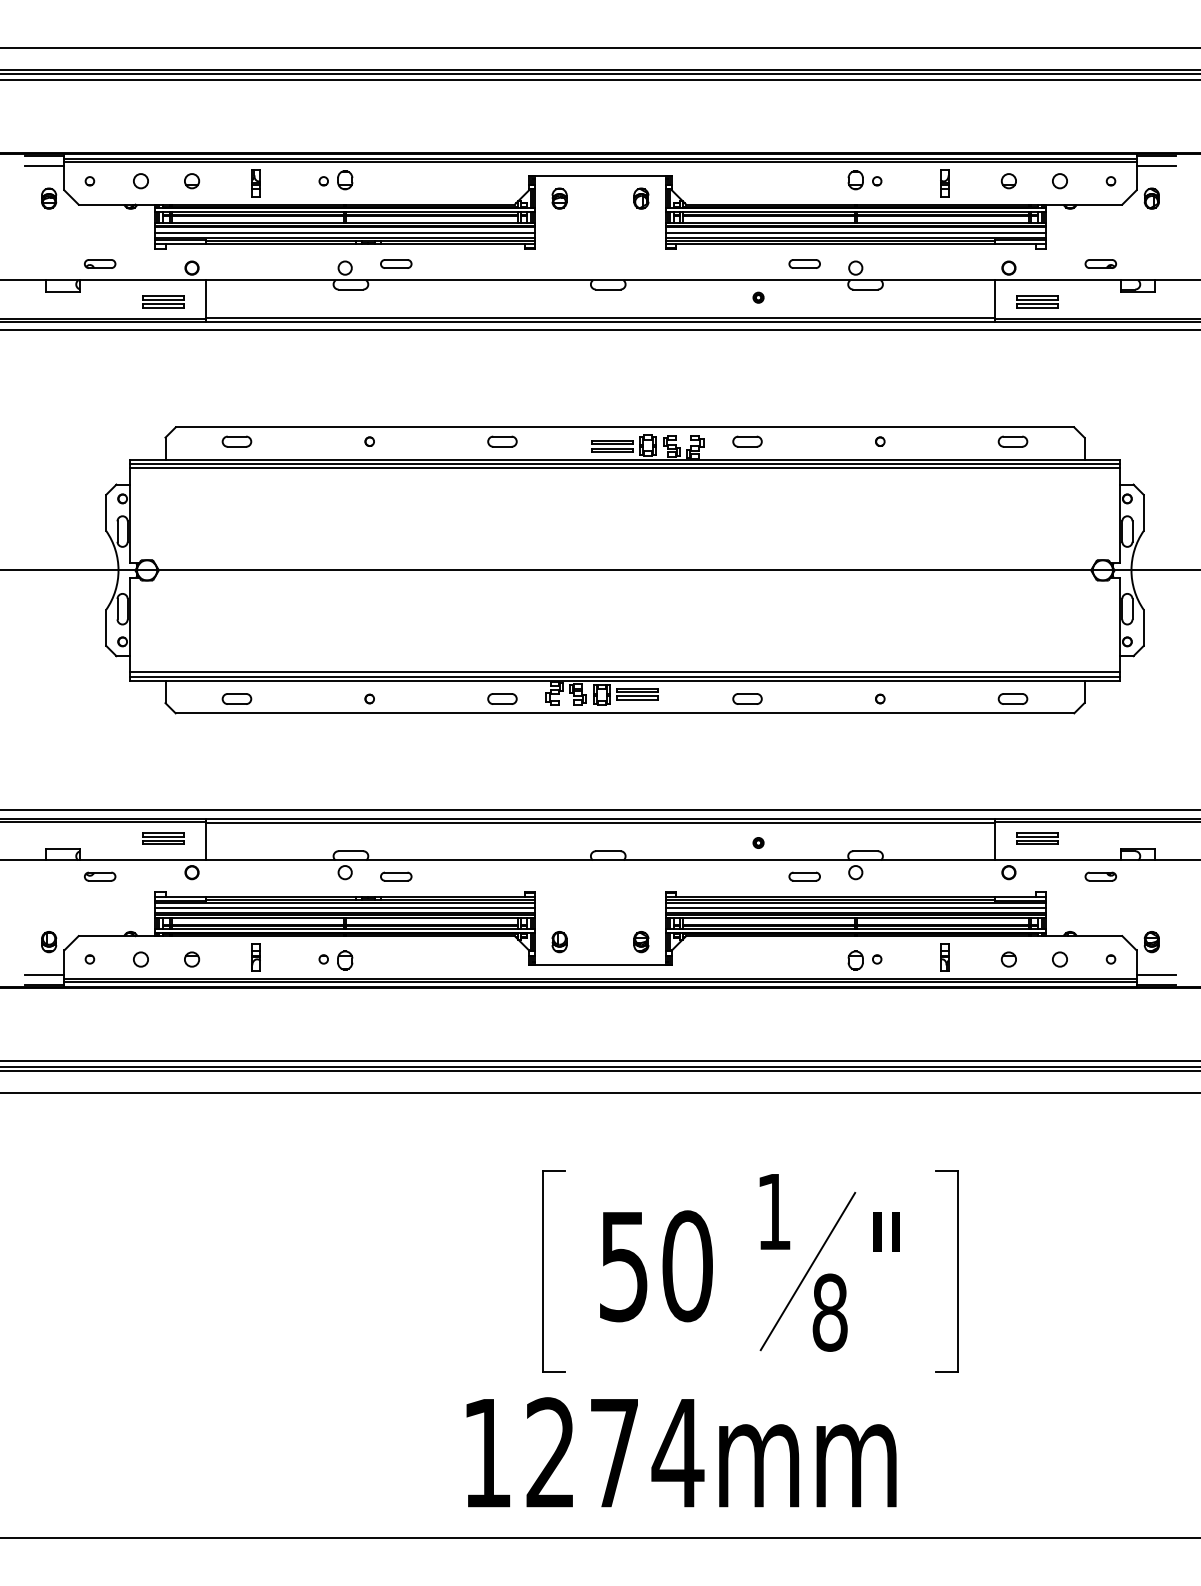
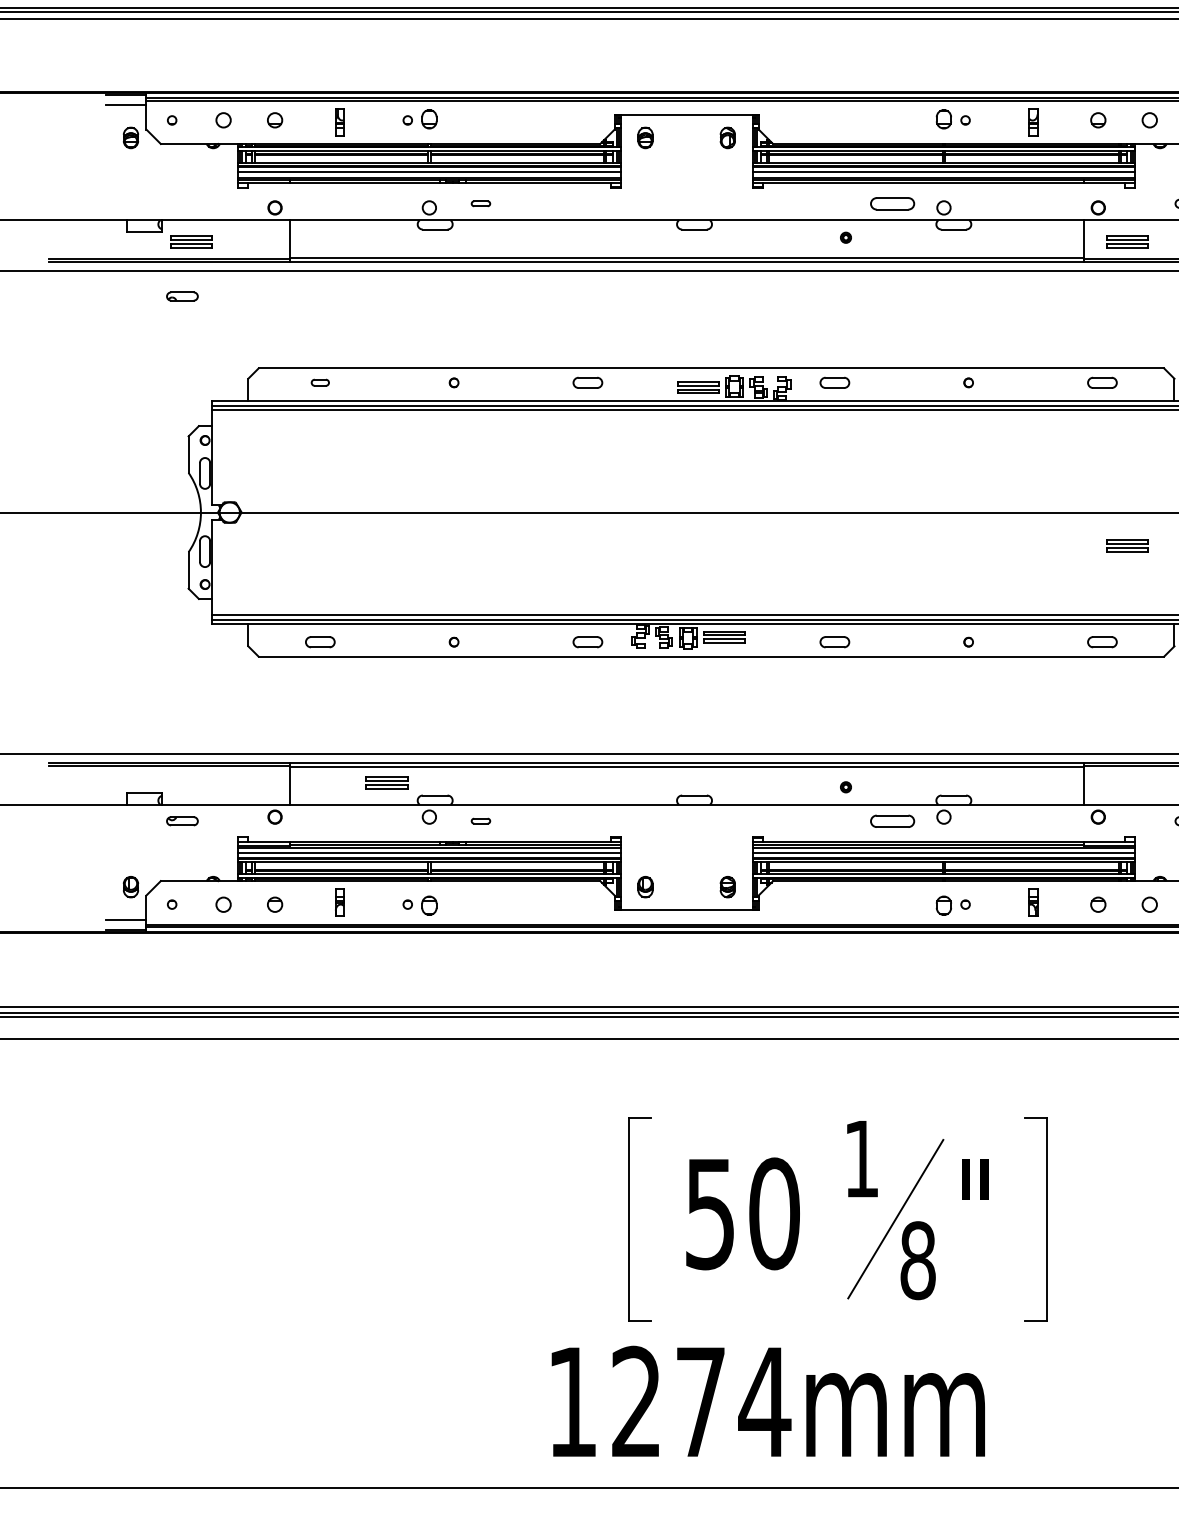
part: (100, 263) -> (182, 295), moved
part: (396, 263) -> (481, 203), size x0.6
part: (804, 263) -> (892, 203), size x1.4
part: (163, 301) -> (191, 241), moved
part: (236, 441) -> (319, 382), size x0.6
part: (163, 838) -> (387, 782), moved
part: (1037, 838) -> (1127, 545), moved
part: (396, 876) -> (481, 821), size x0.6
part: (804, 876) -> (892, 821), size x1.4

